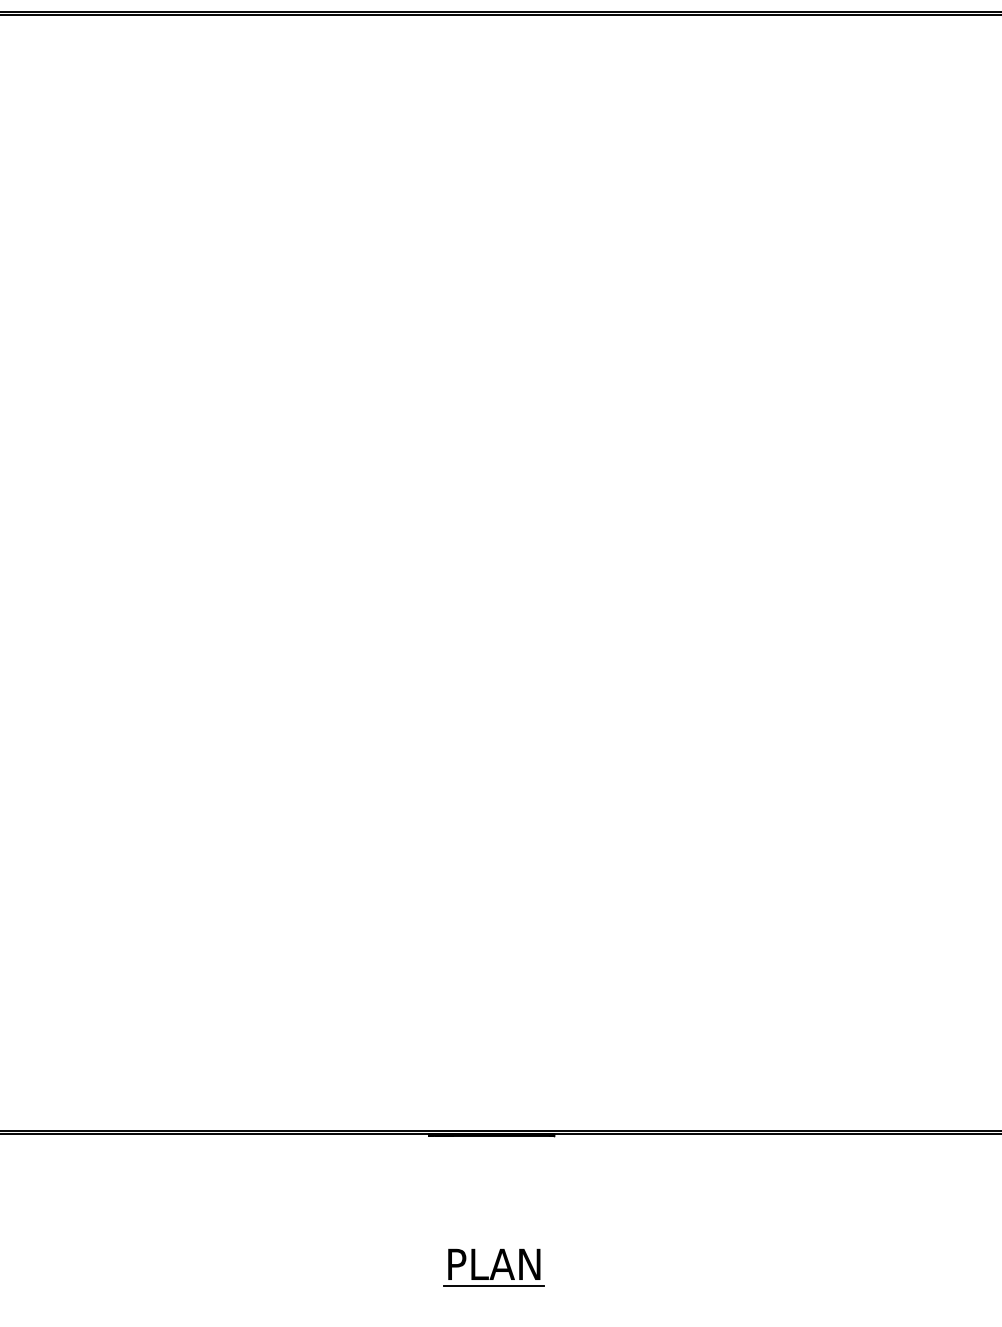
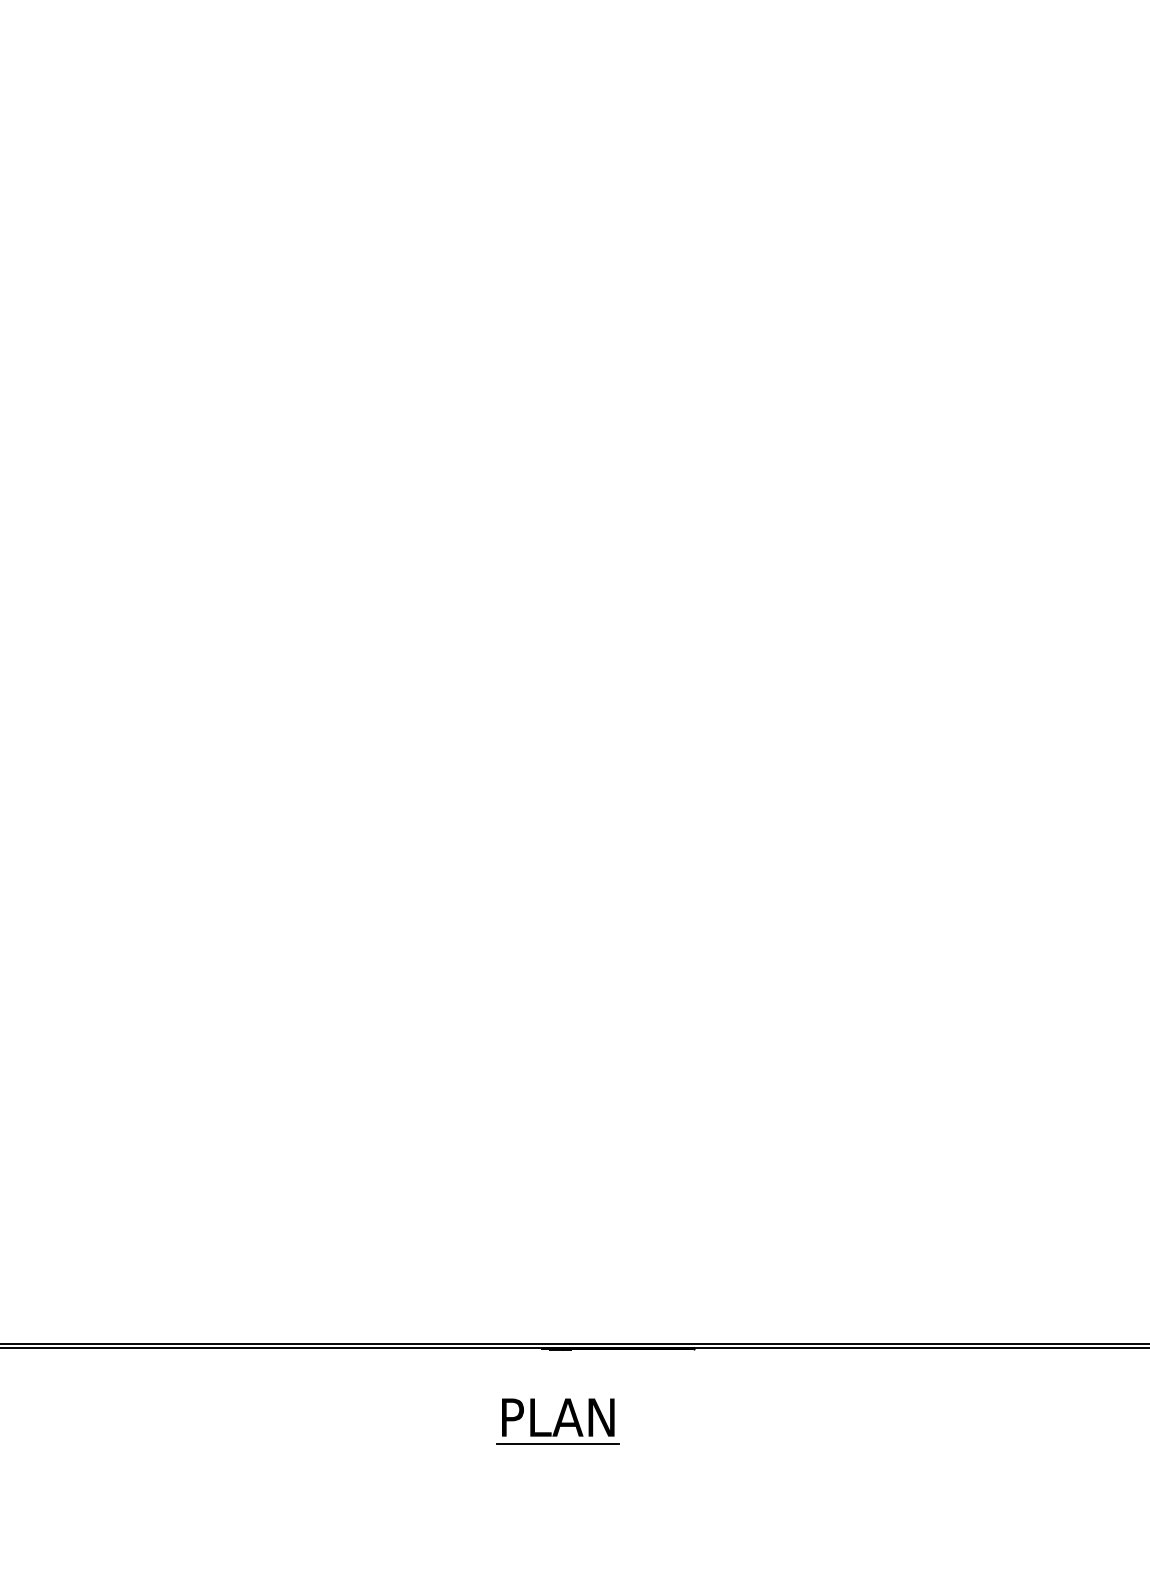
part: (493, 1267) -> (557, 1421), moved

